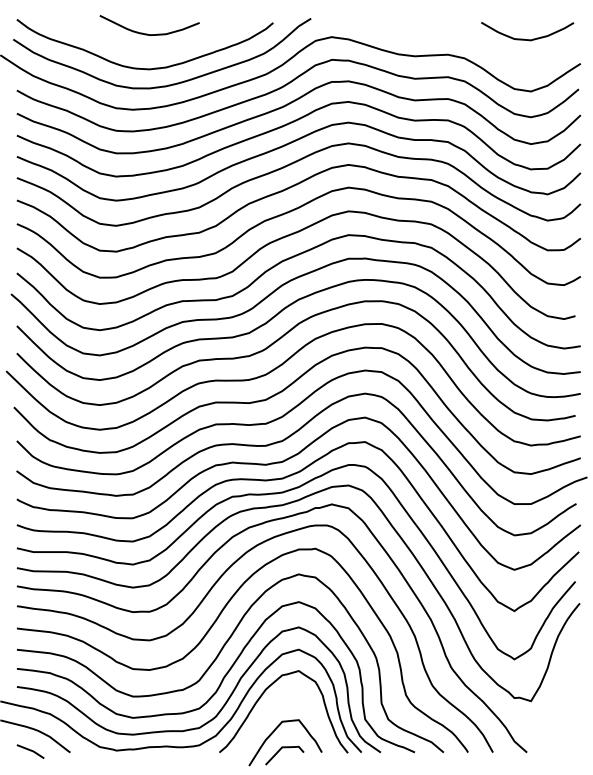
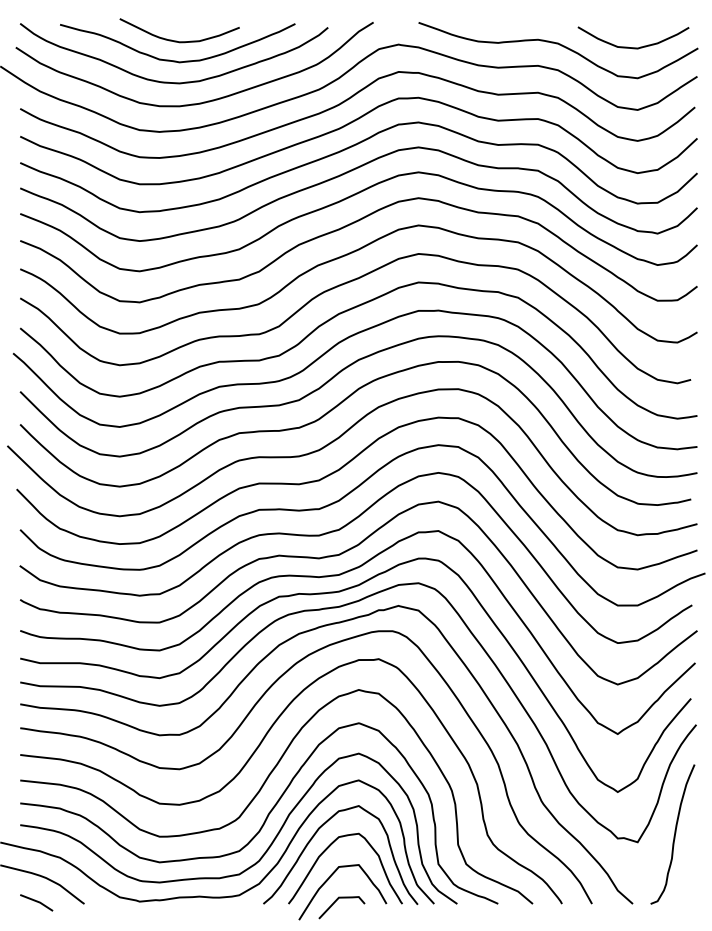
curve: (467, 38) -> (561, 46), added
curve: (147, 50) -> (176, 60), added
curve: (561, 694) -> (674, 834), added
curve: (272, 707) -> (327, 849), added

